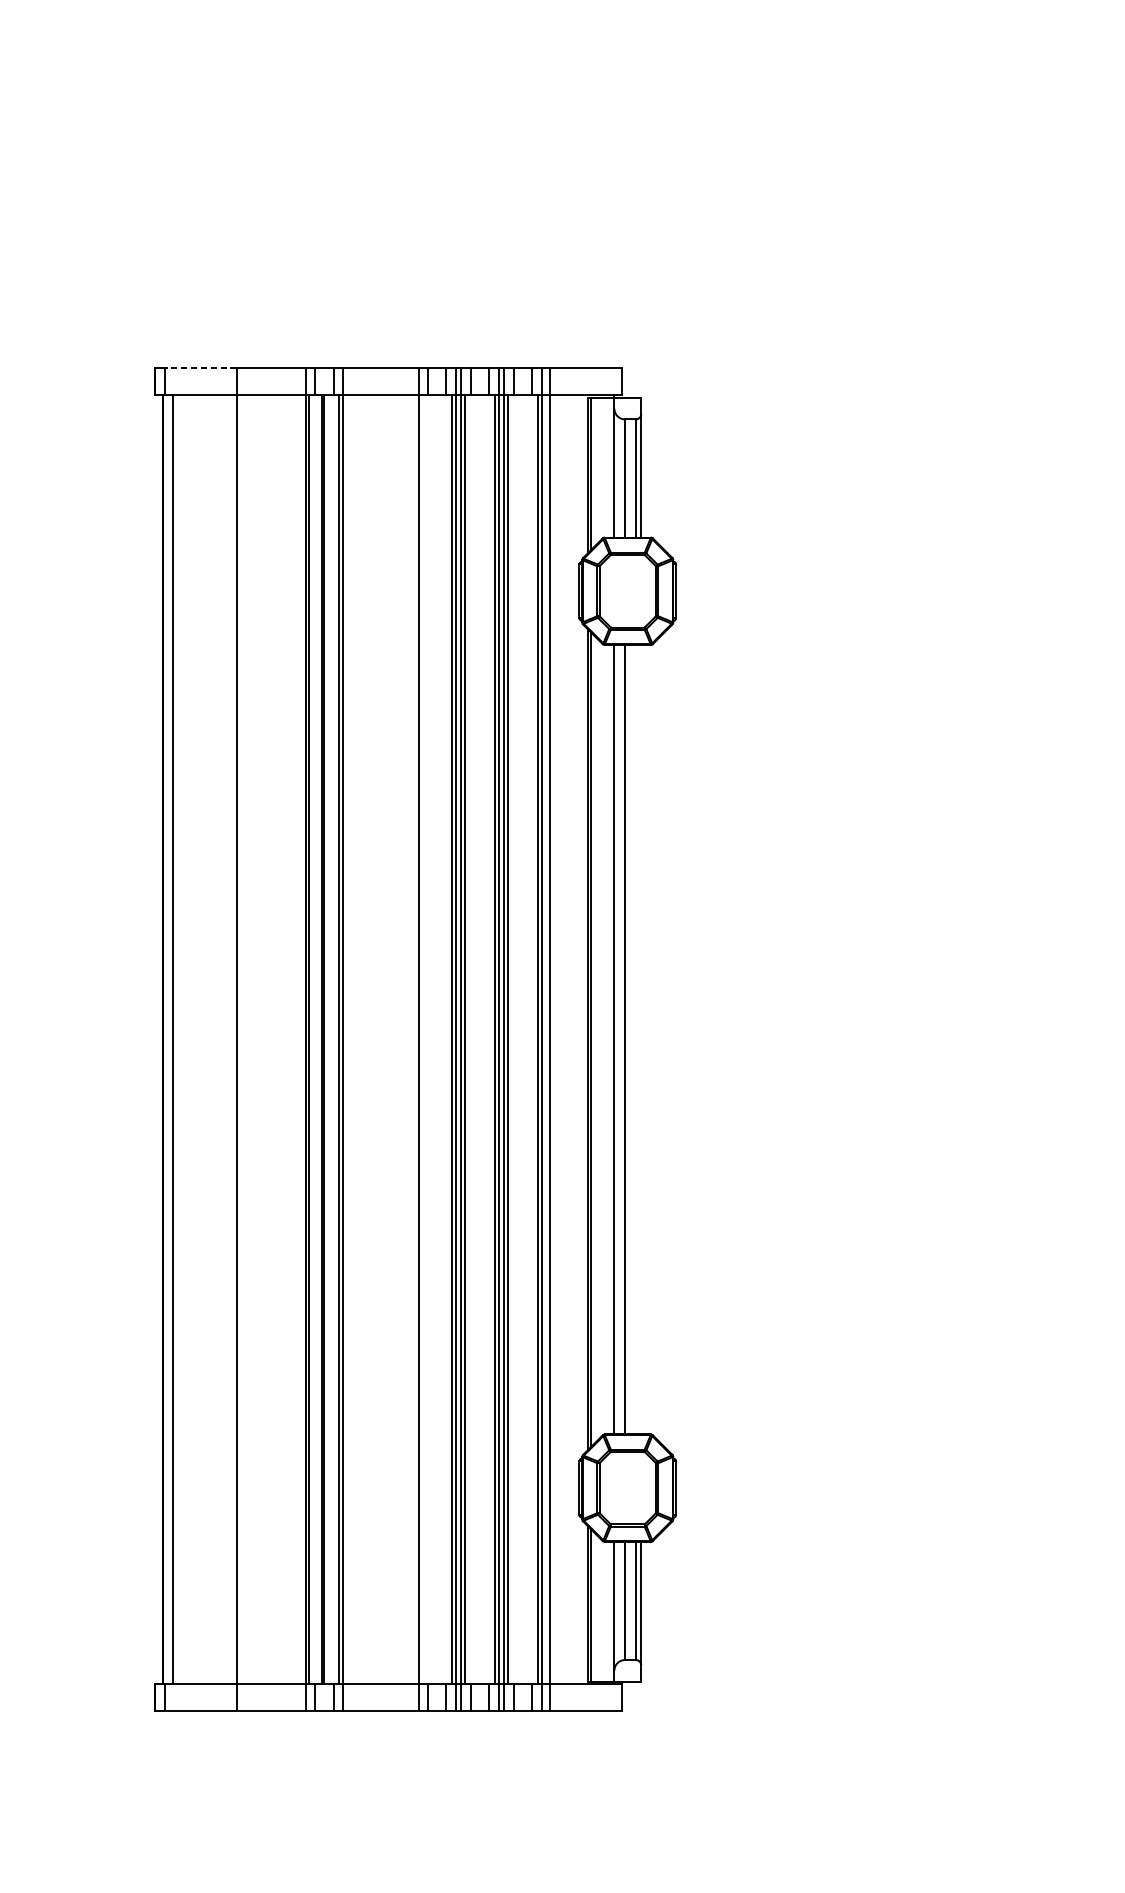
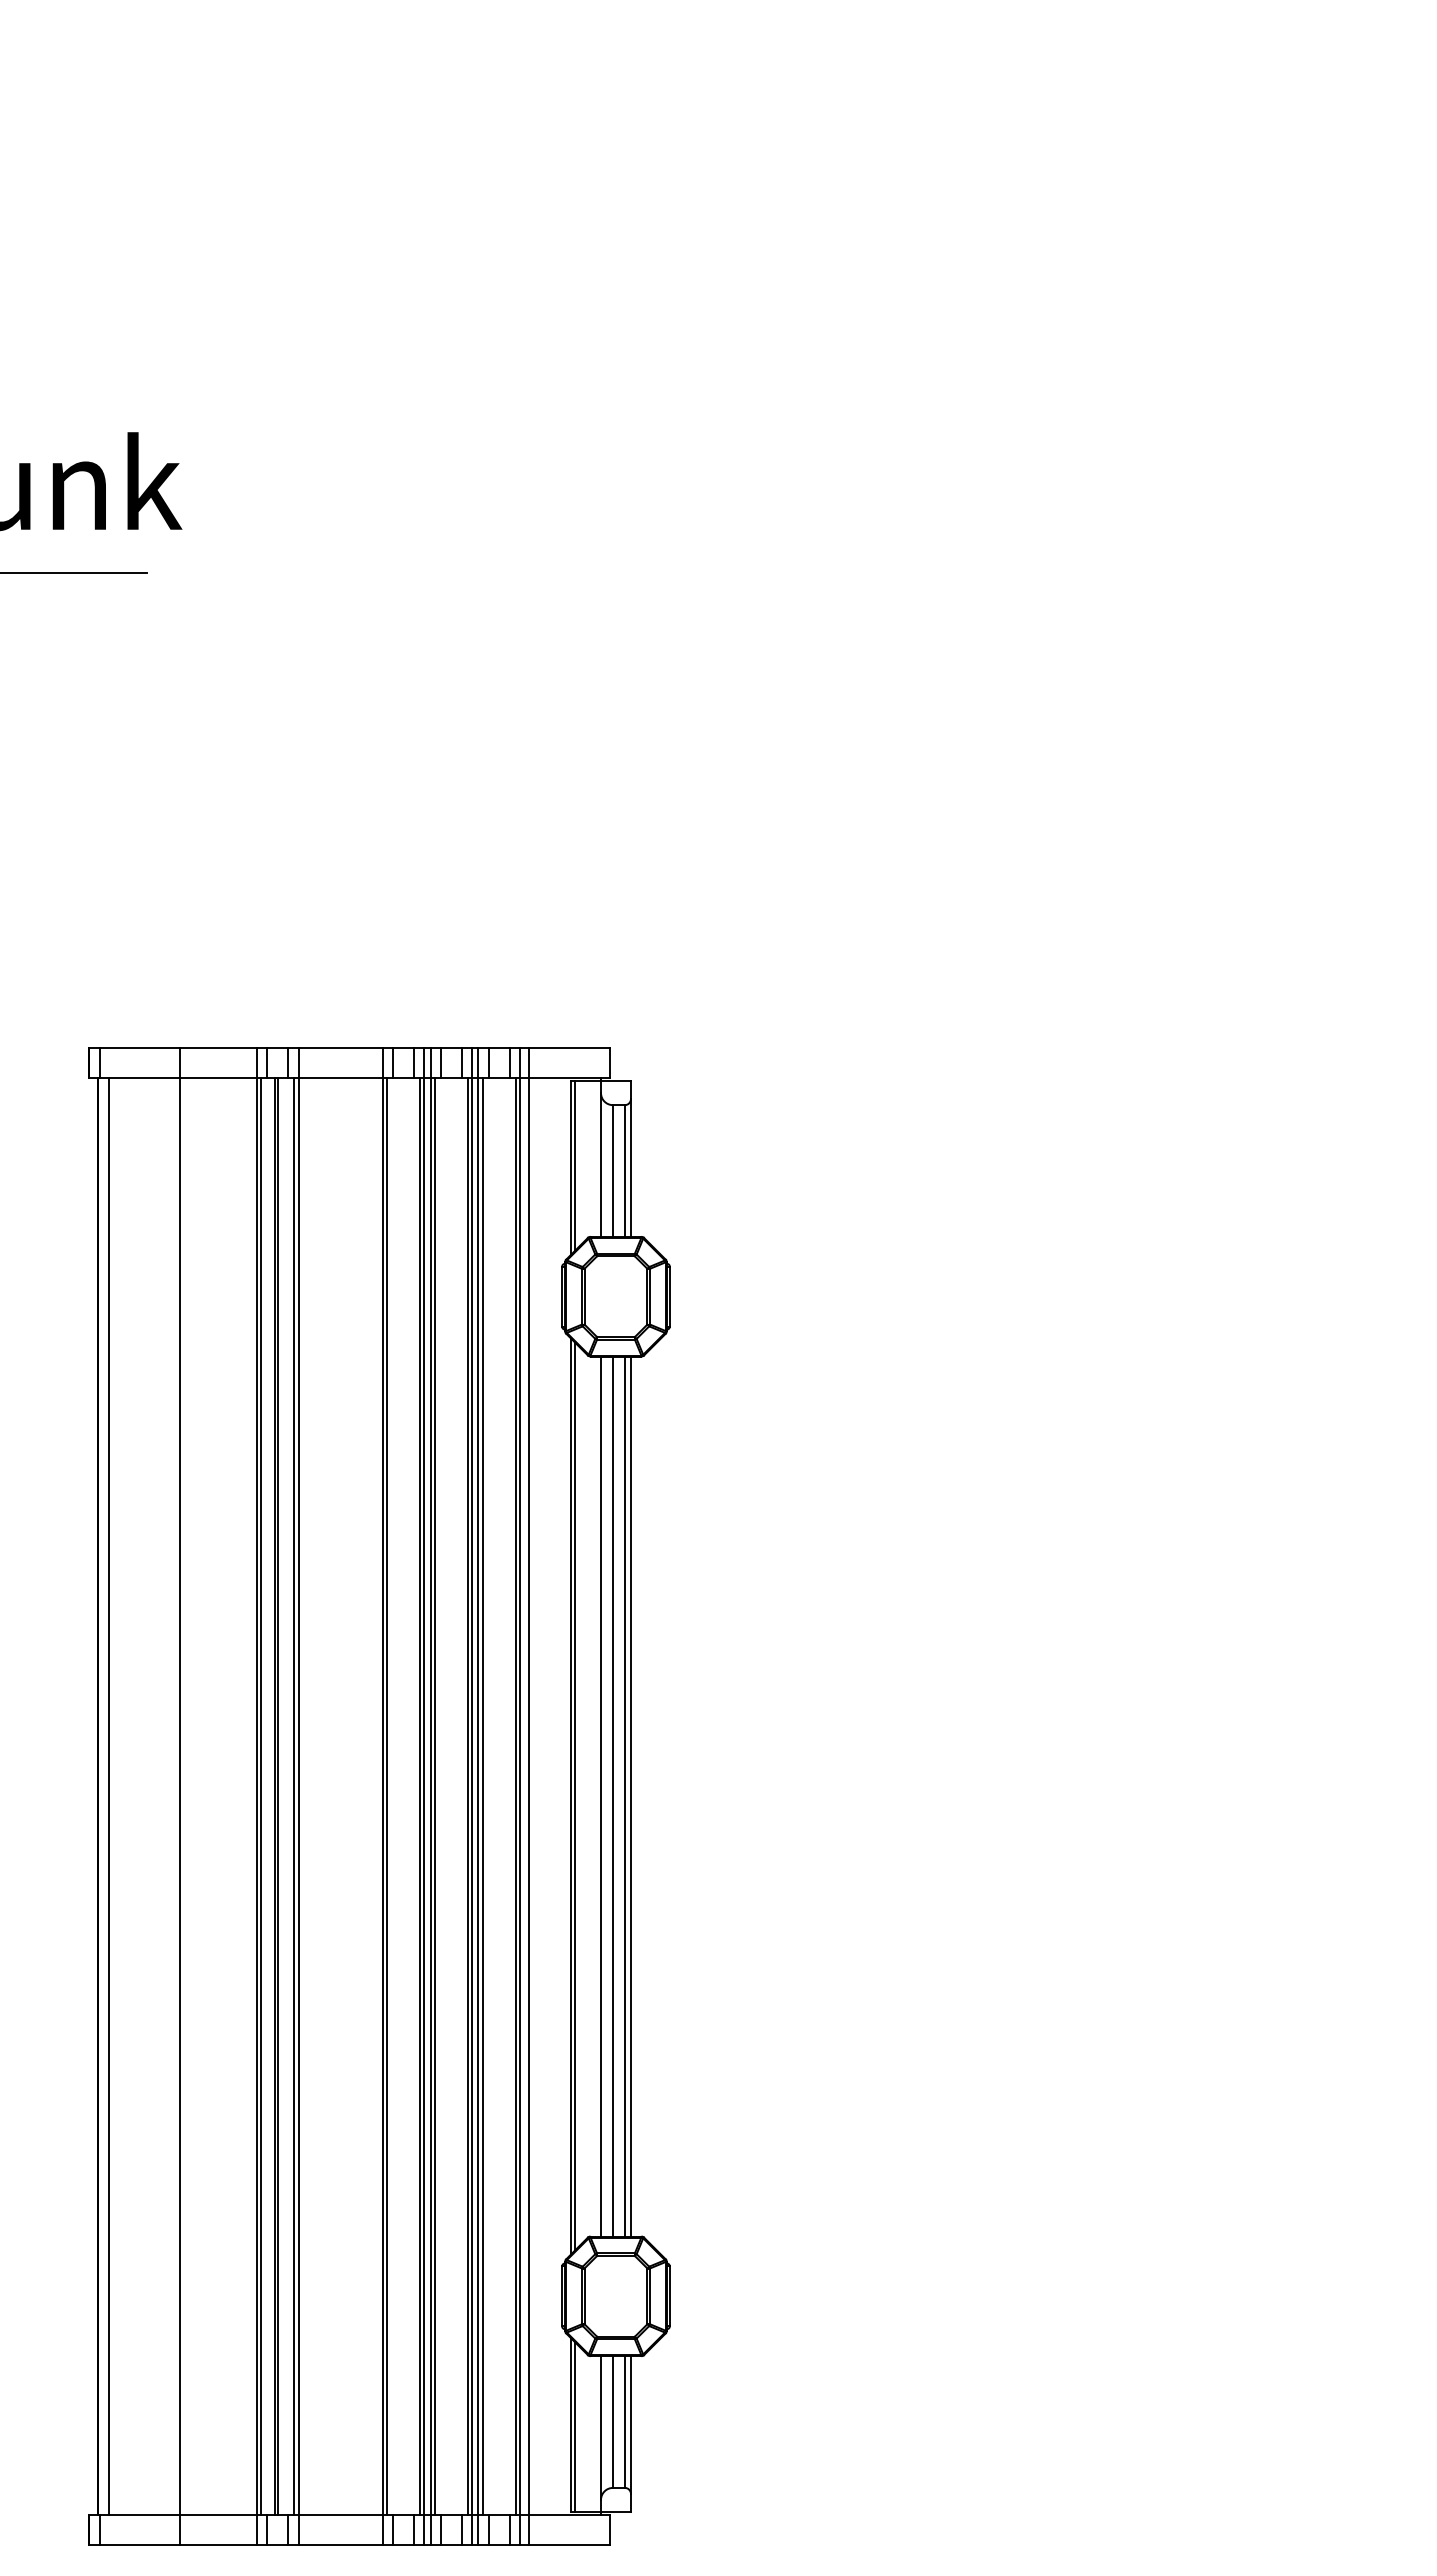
line: (200, 368) -> (139, 1048), dashed -> solid
line: (421, 1039) -> (386, 1796), added
line: (635, 1039) -> (624, 1796), added
line: (640, 1039) -> (630, 1796), added

